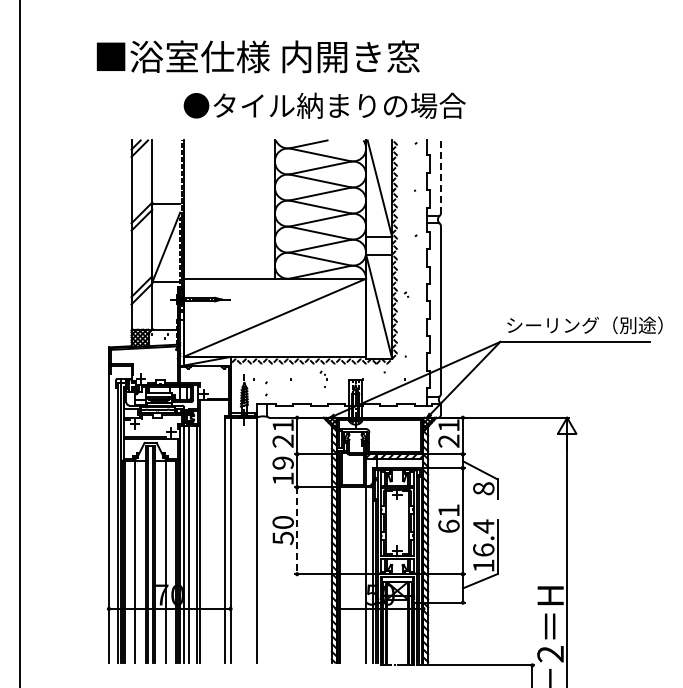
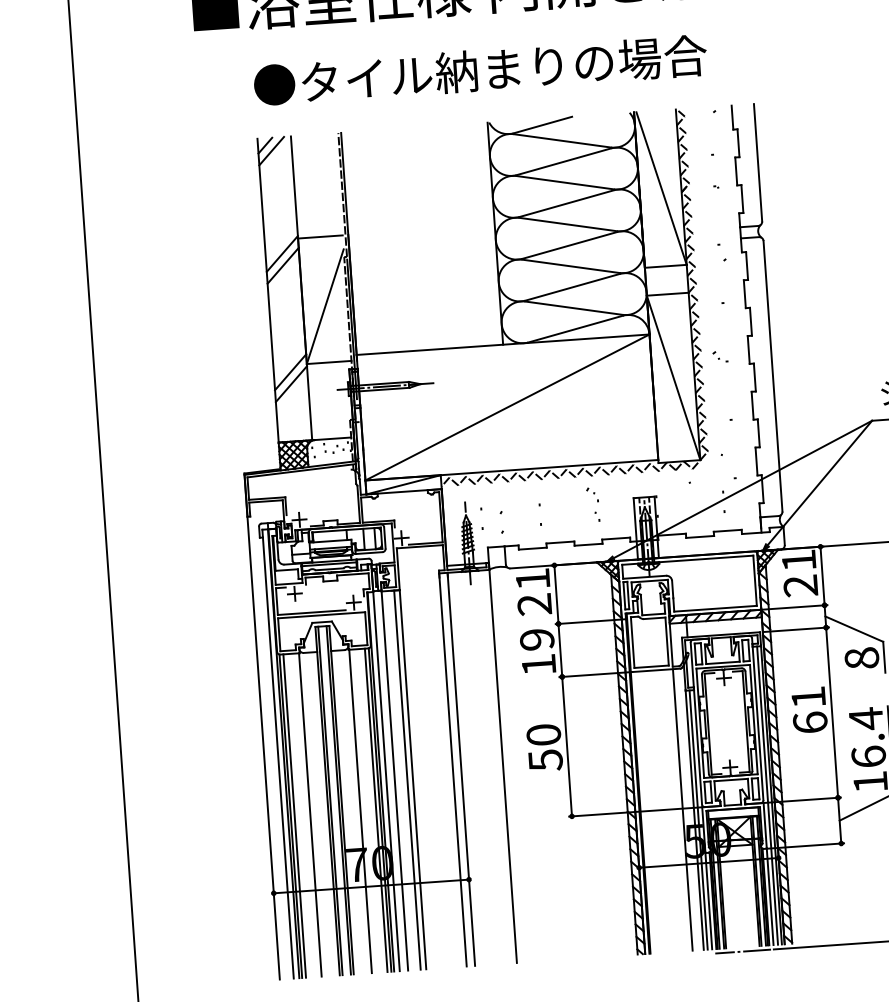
text: (324, 105) -> (480, 70), moved
line: (440, 177) -> (757, 163), dashed -> solid
line: (297, 531) -> (567, 747), dashed -> solid

